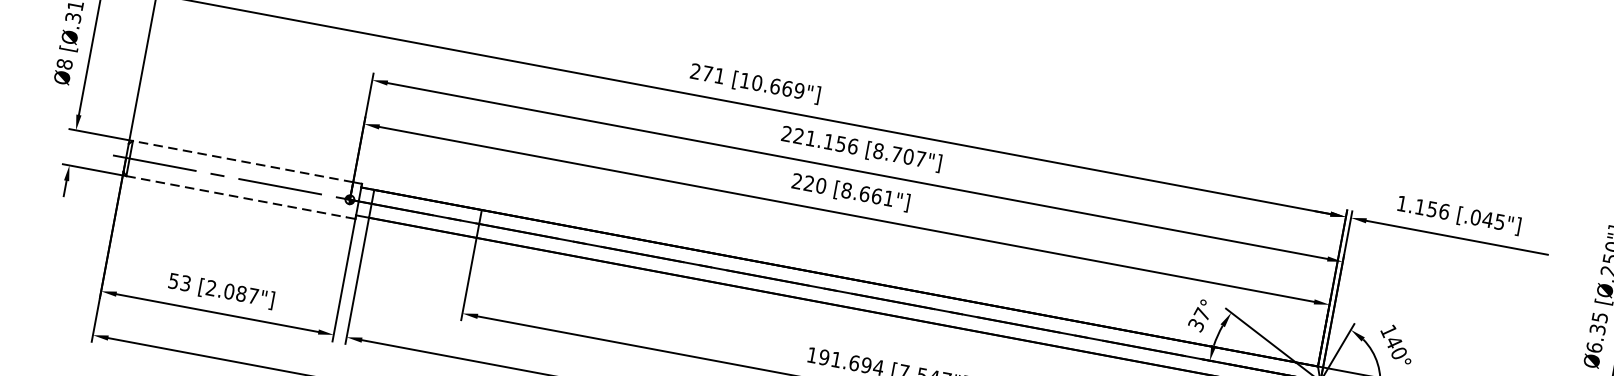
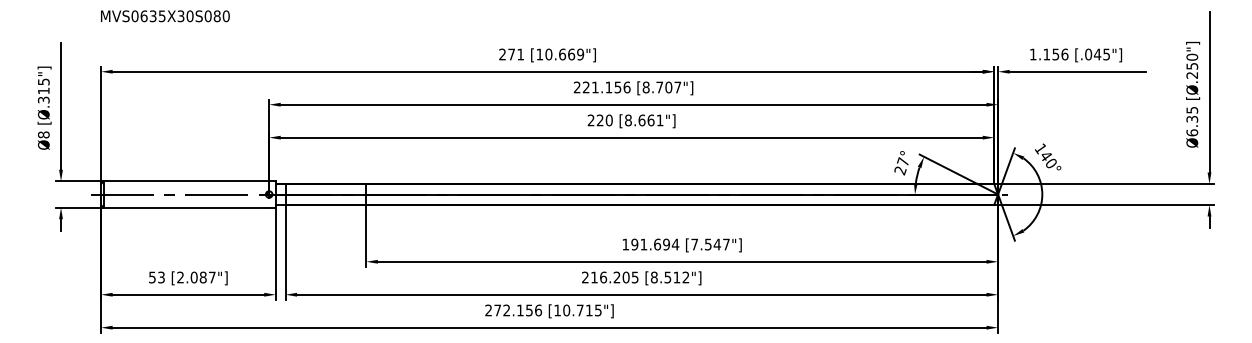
line: (243, 161) -> (186, 181), dashed -> solid
line: (236, 196) -> (186, 207), dashed -> solid
text: (1196, 325) -> (900, 170), 37° -> 27°

